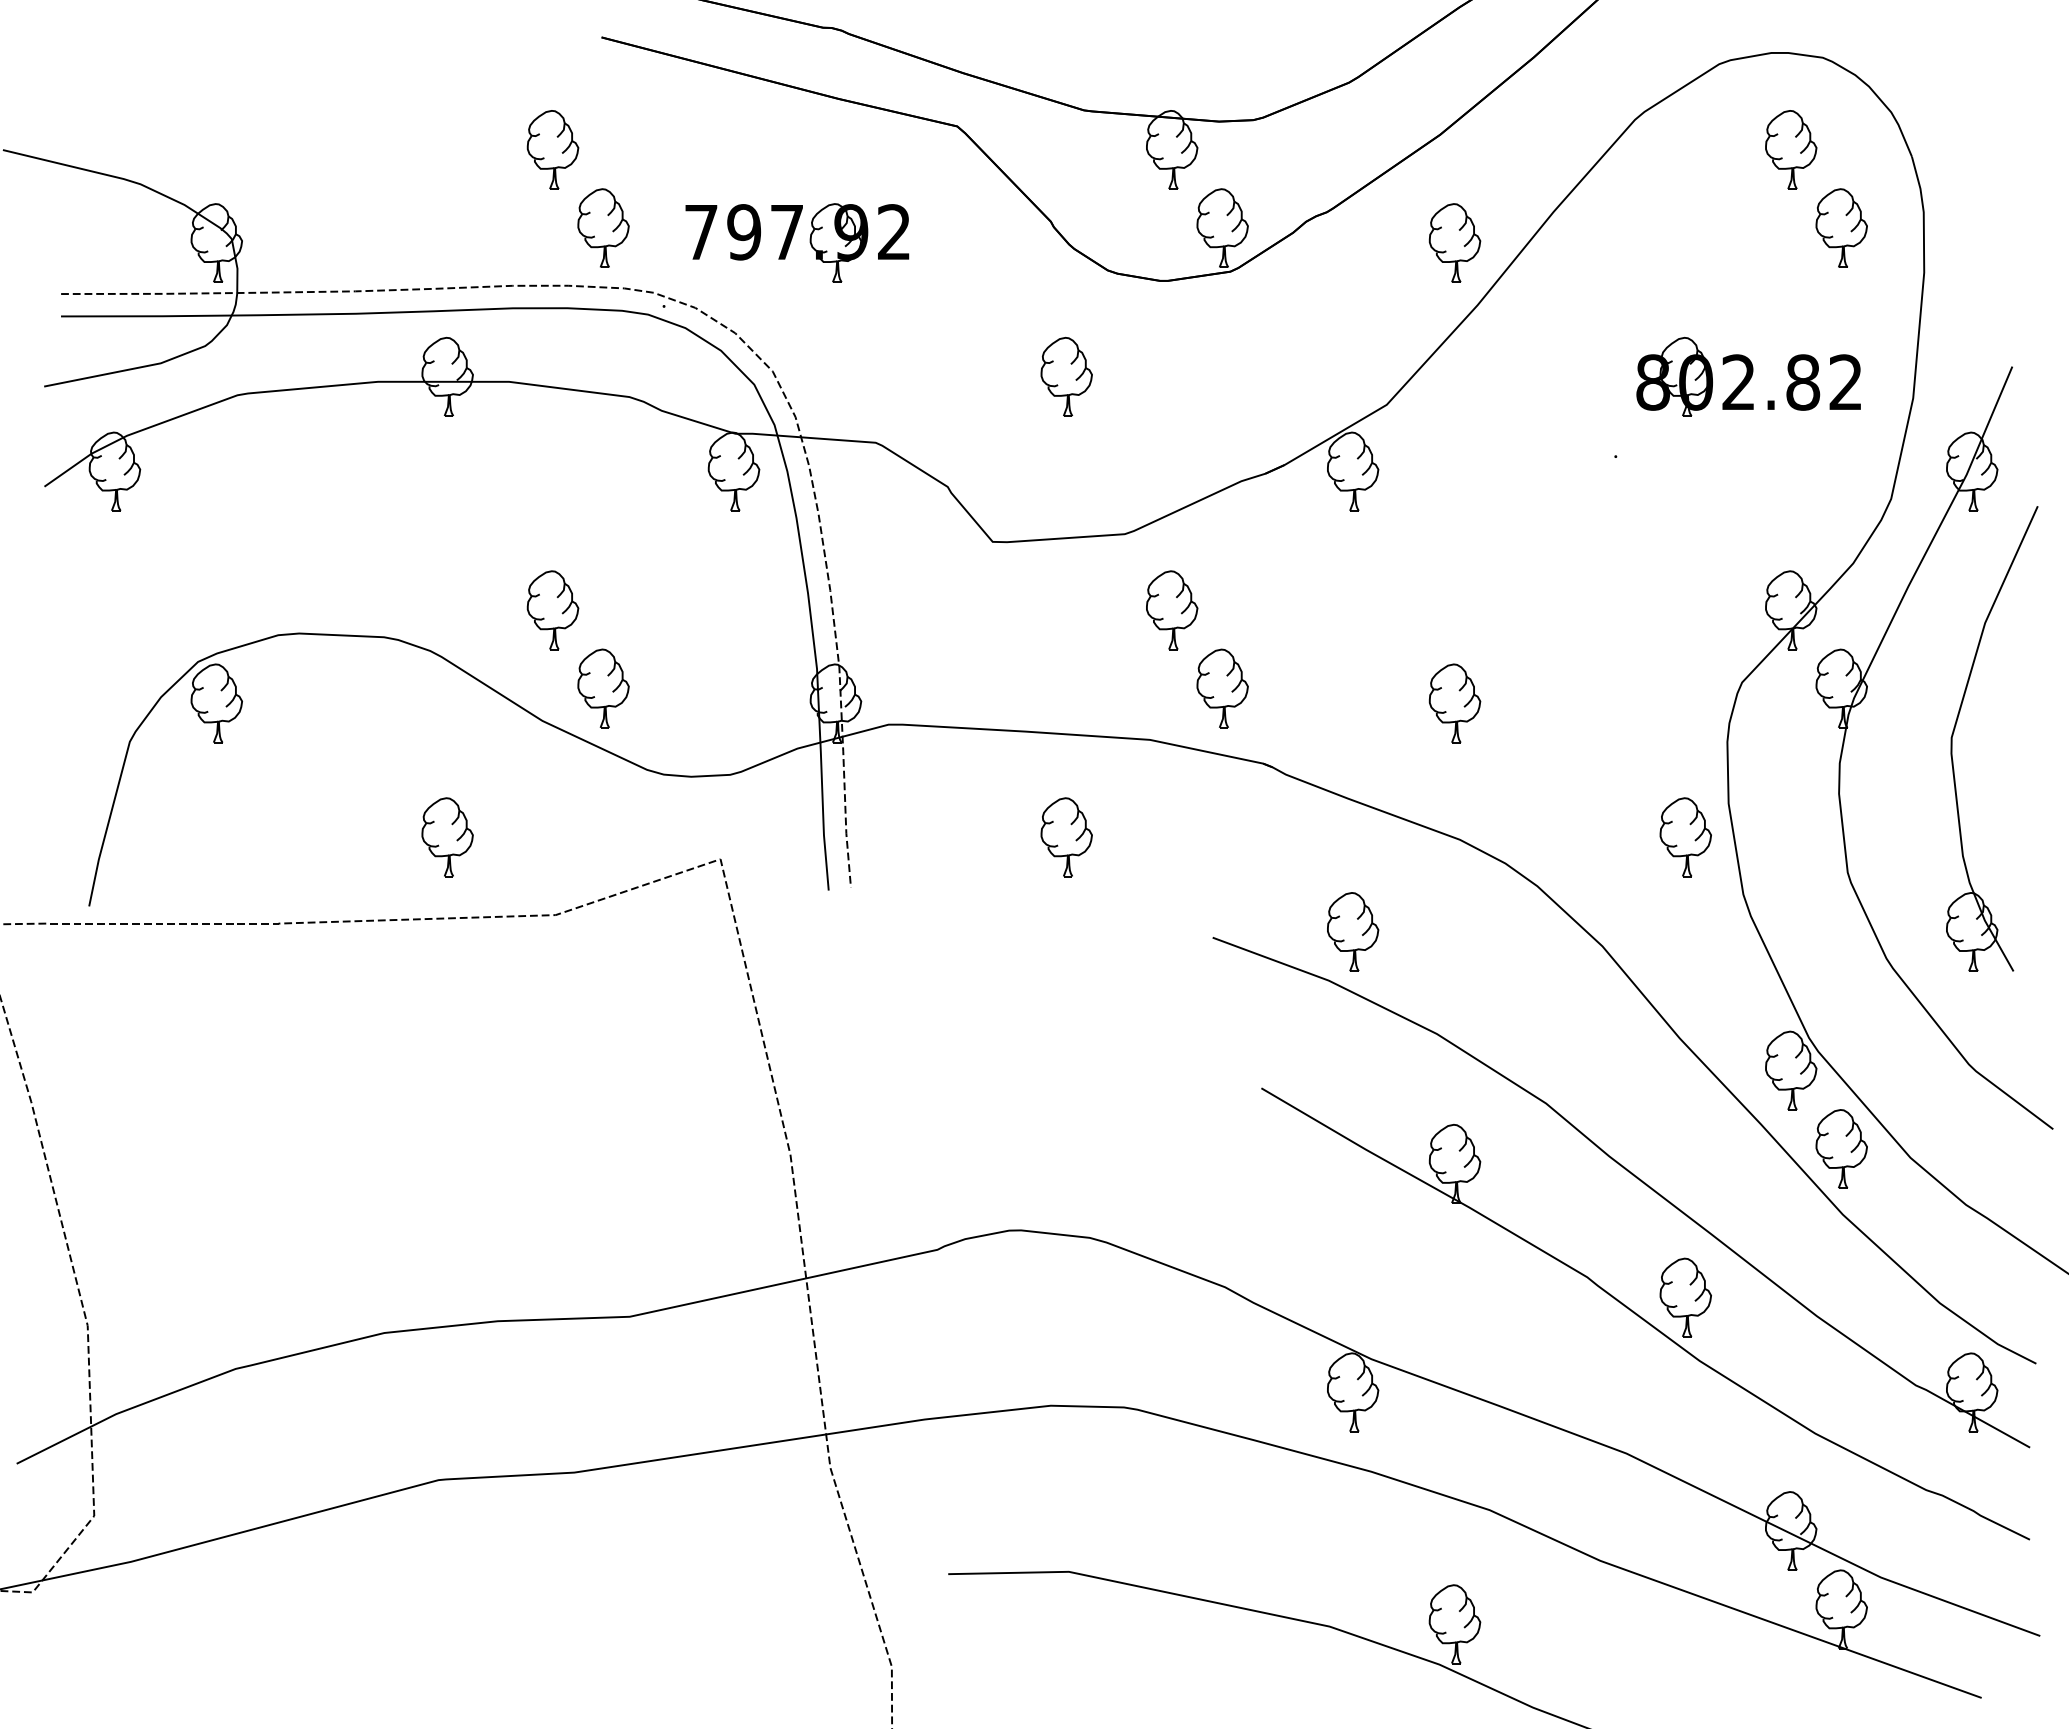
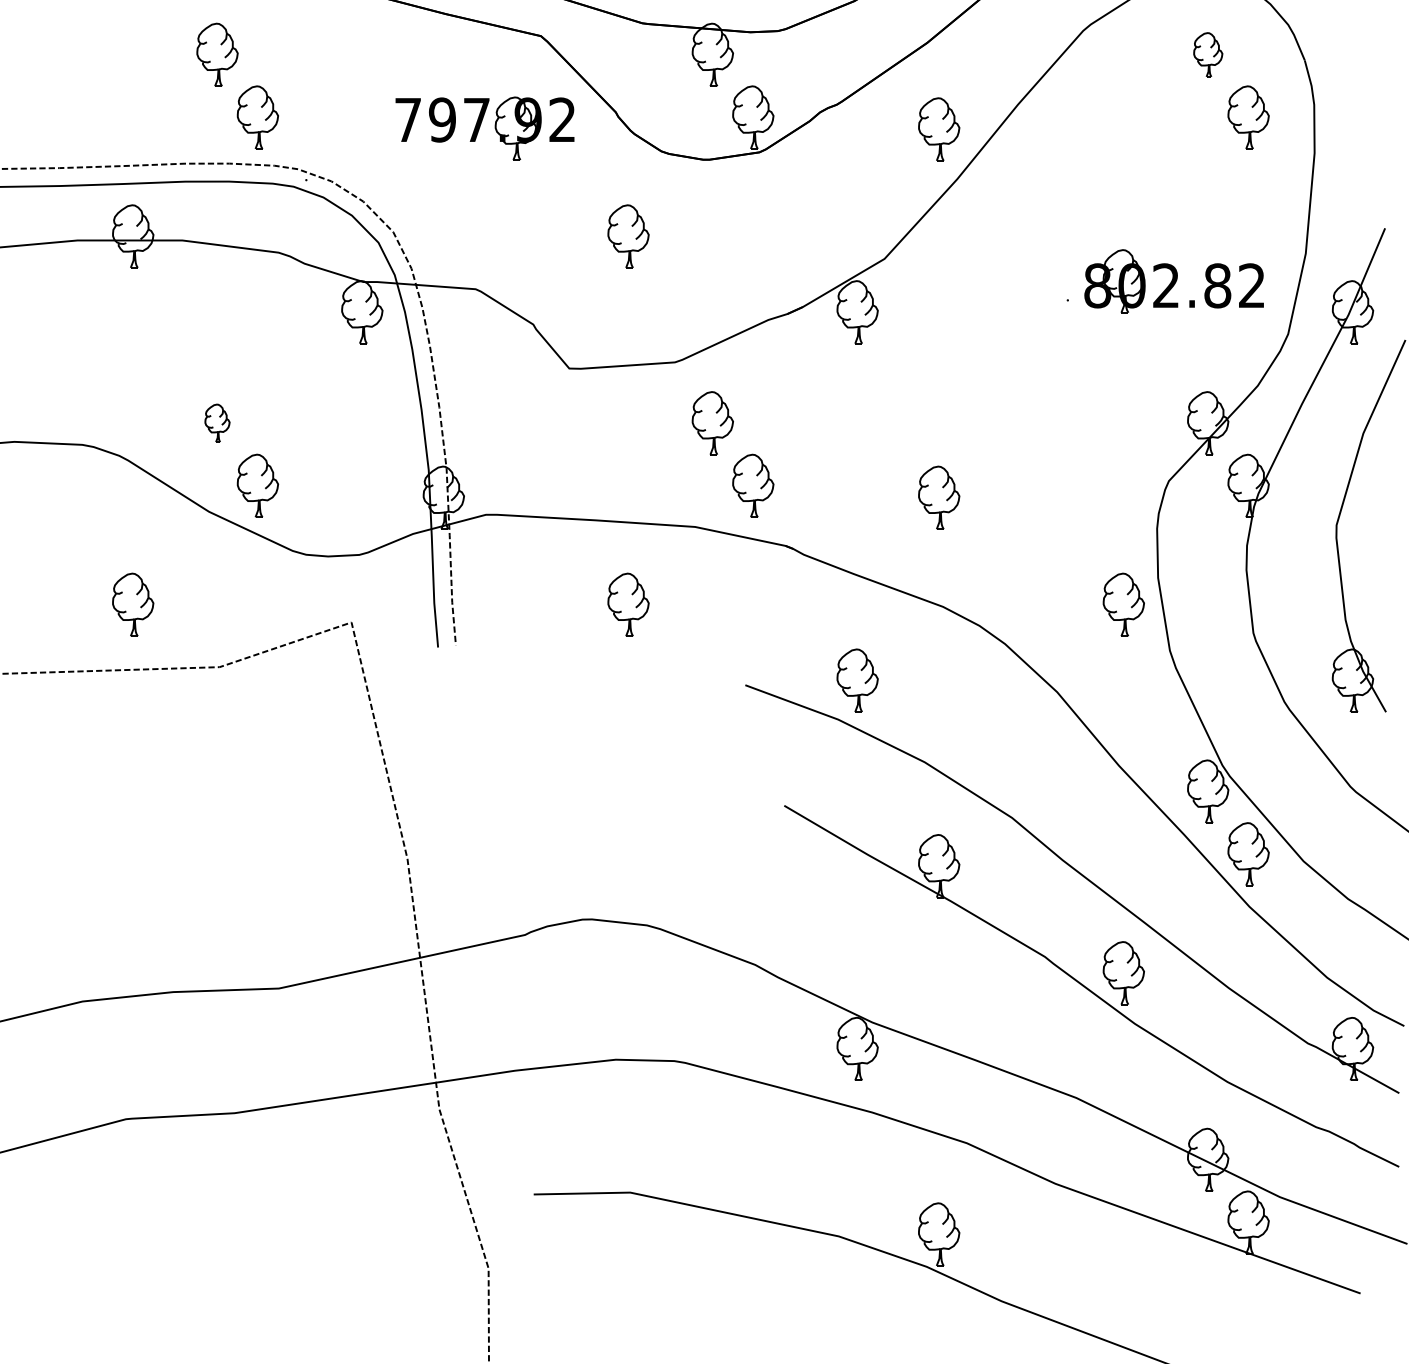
part: (1791, 149) -> (1208, 54), size x0.7
part: (791, 241) -> (480, 127), moved
part: (1748, 376) -> (1174, 281), moved
part: (552, 610) -> (217, 423), size x0.6

